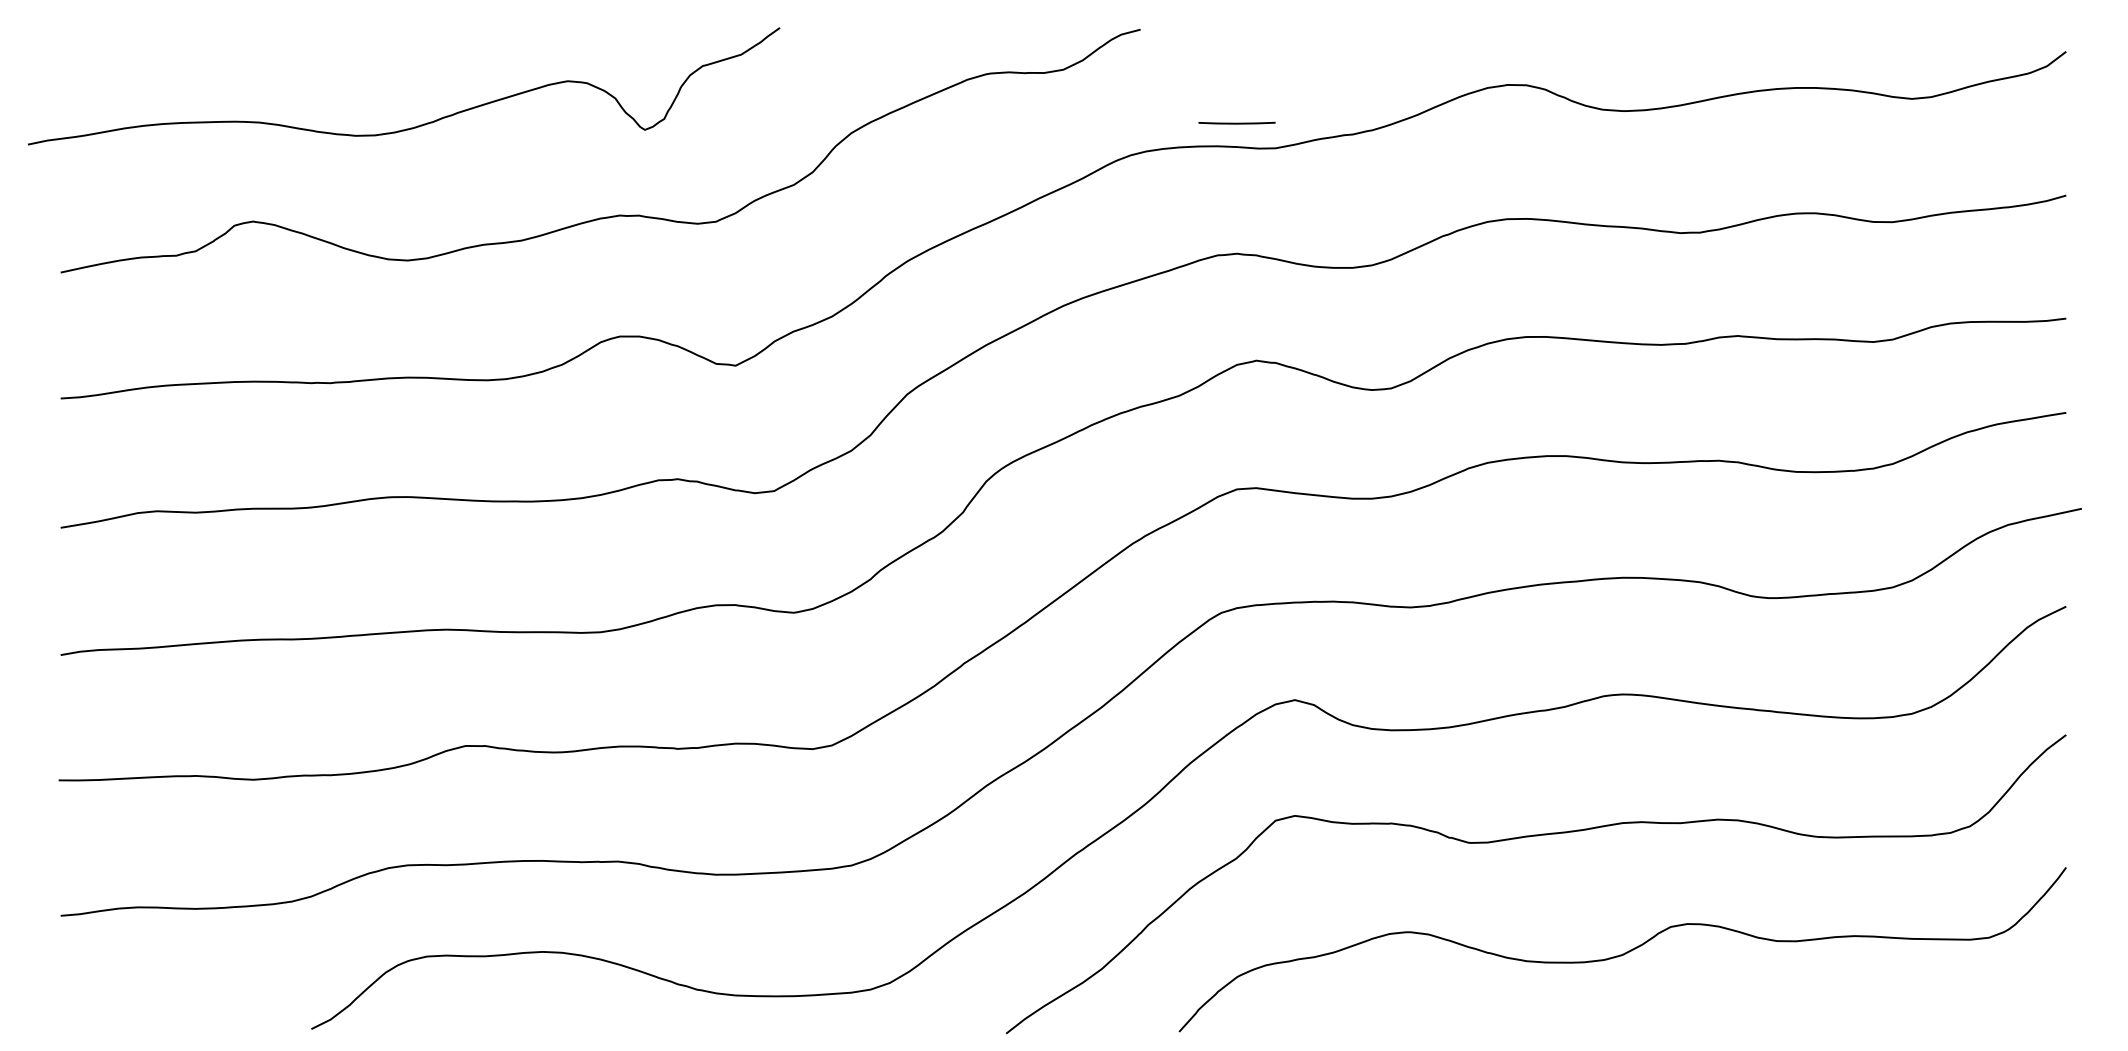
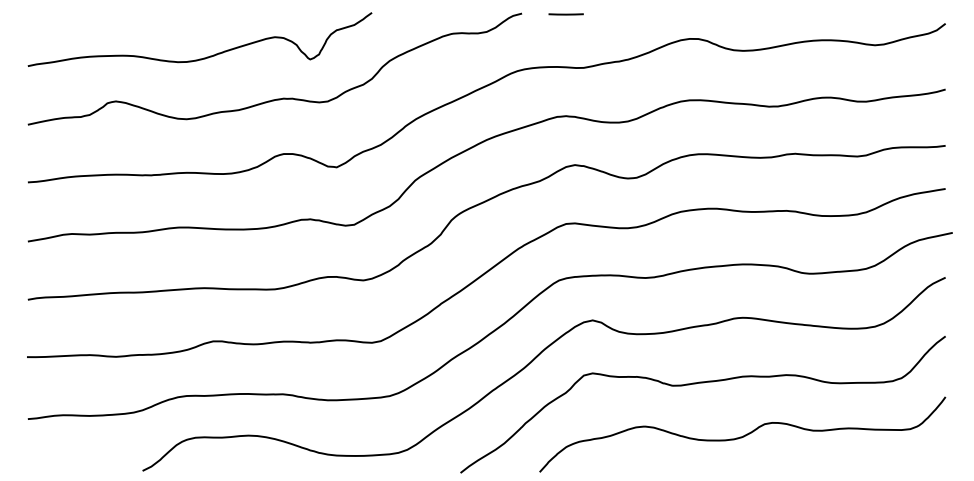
line: (1235, 123) -> (565, 14), moved
curve: (411, 125) -> (203, 57), moved

